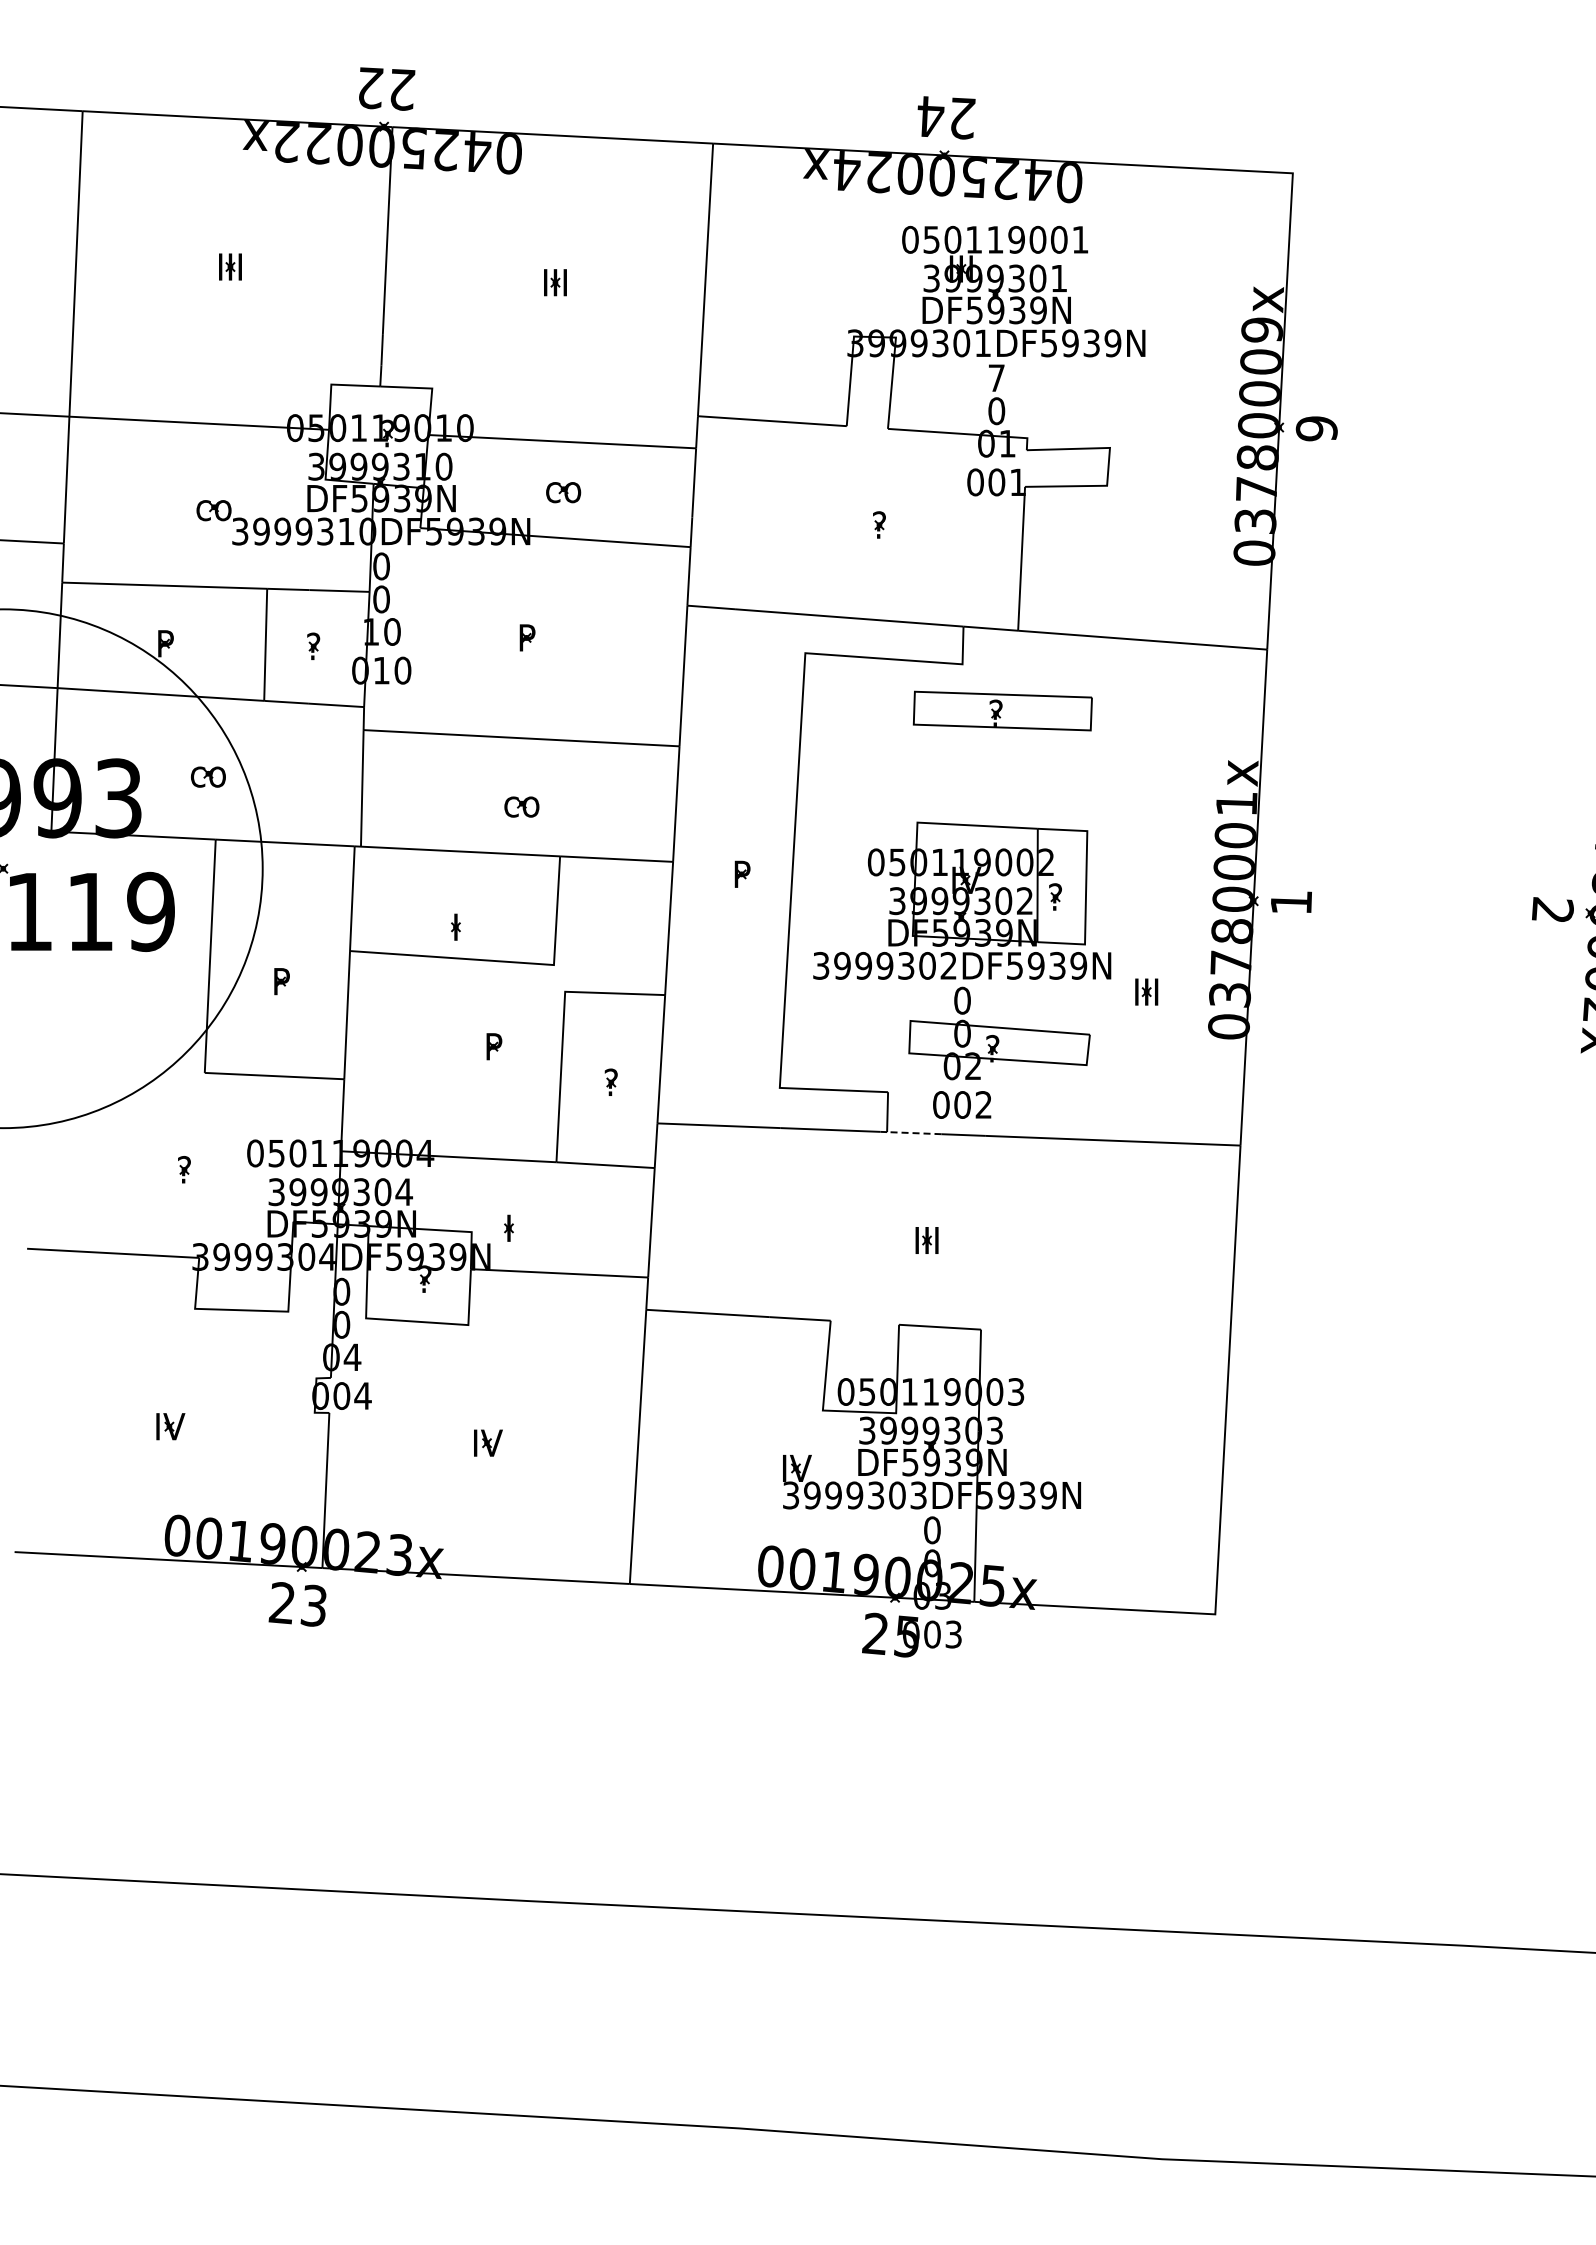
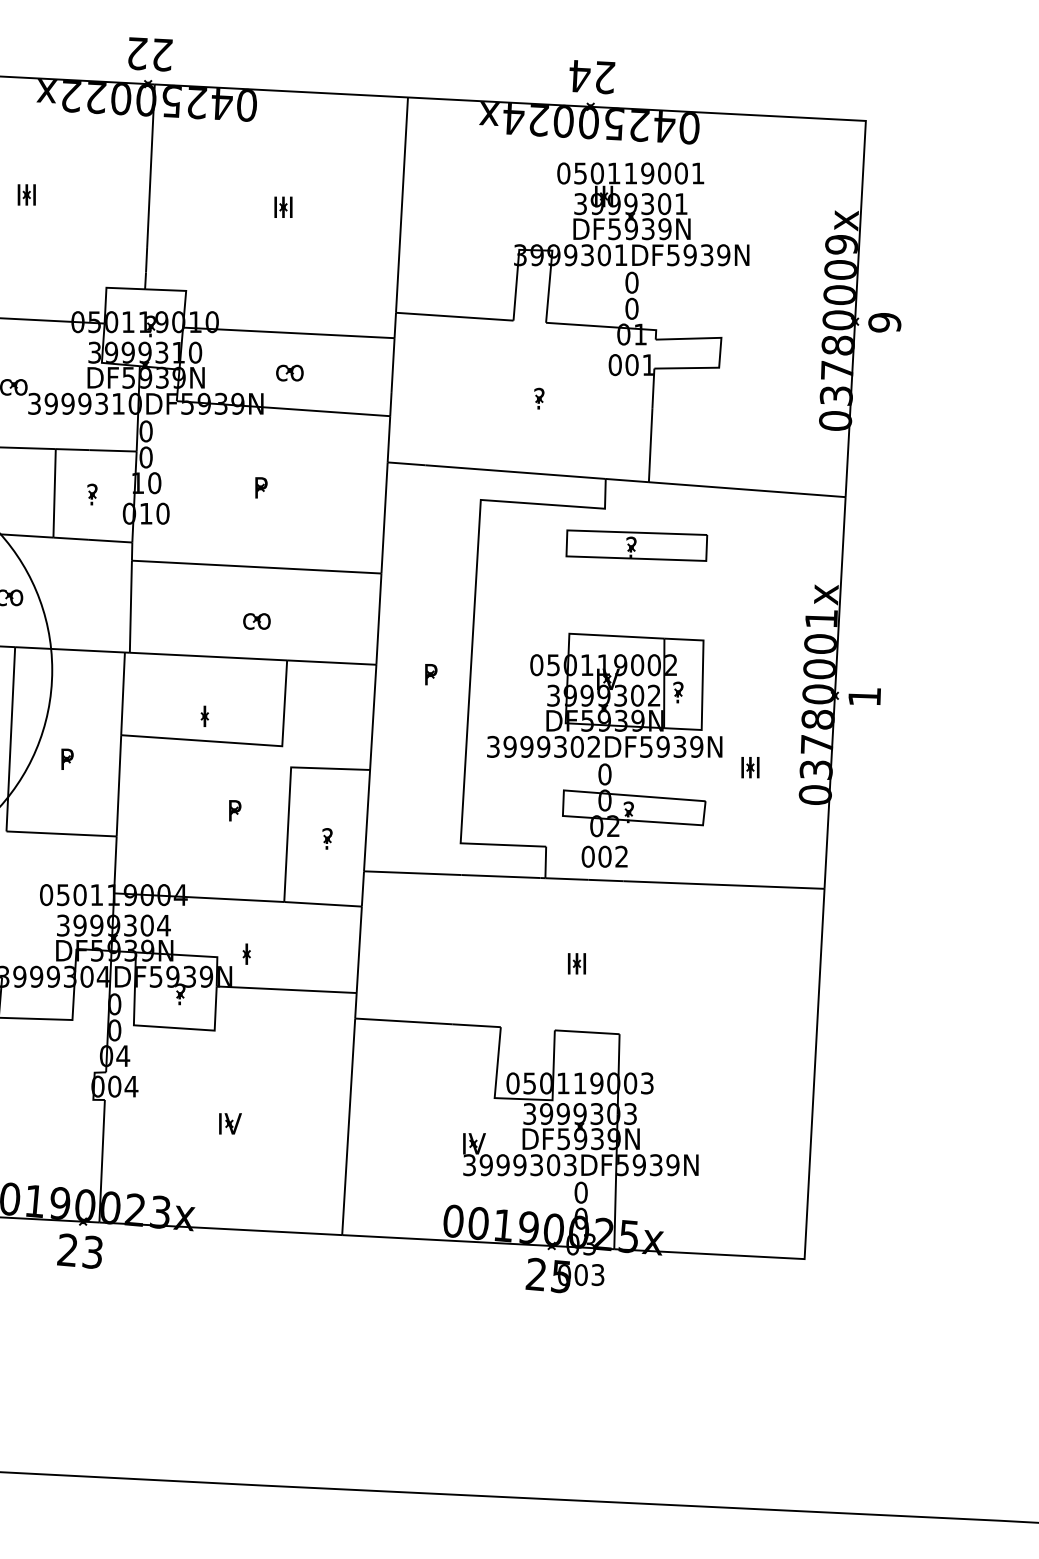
text: (996, 378) -> (631, 283), 7 -> 0
line: (913, 1133) -> (566, 879), dashed -> solid

